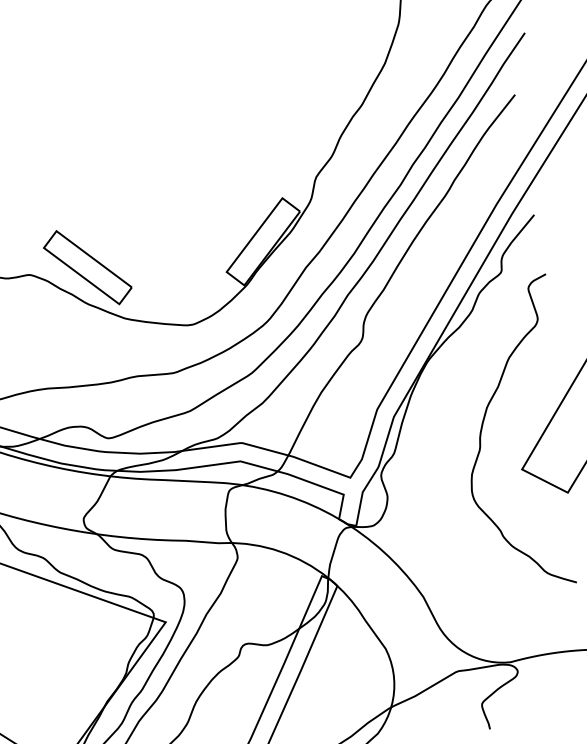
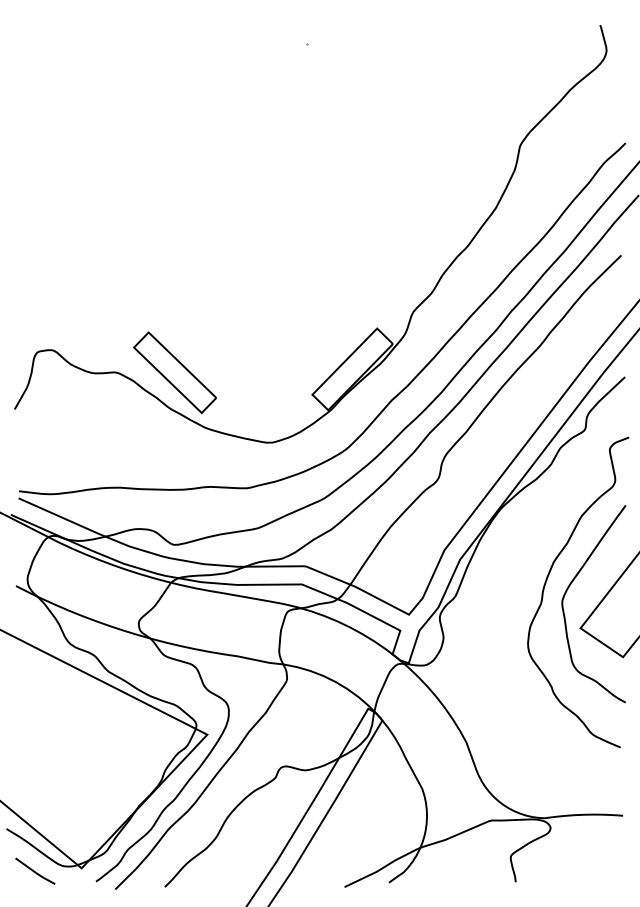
curve: (504, 434) -> (567, 591), added

